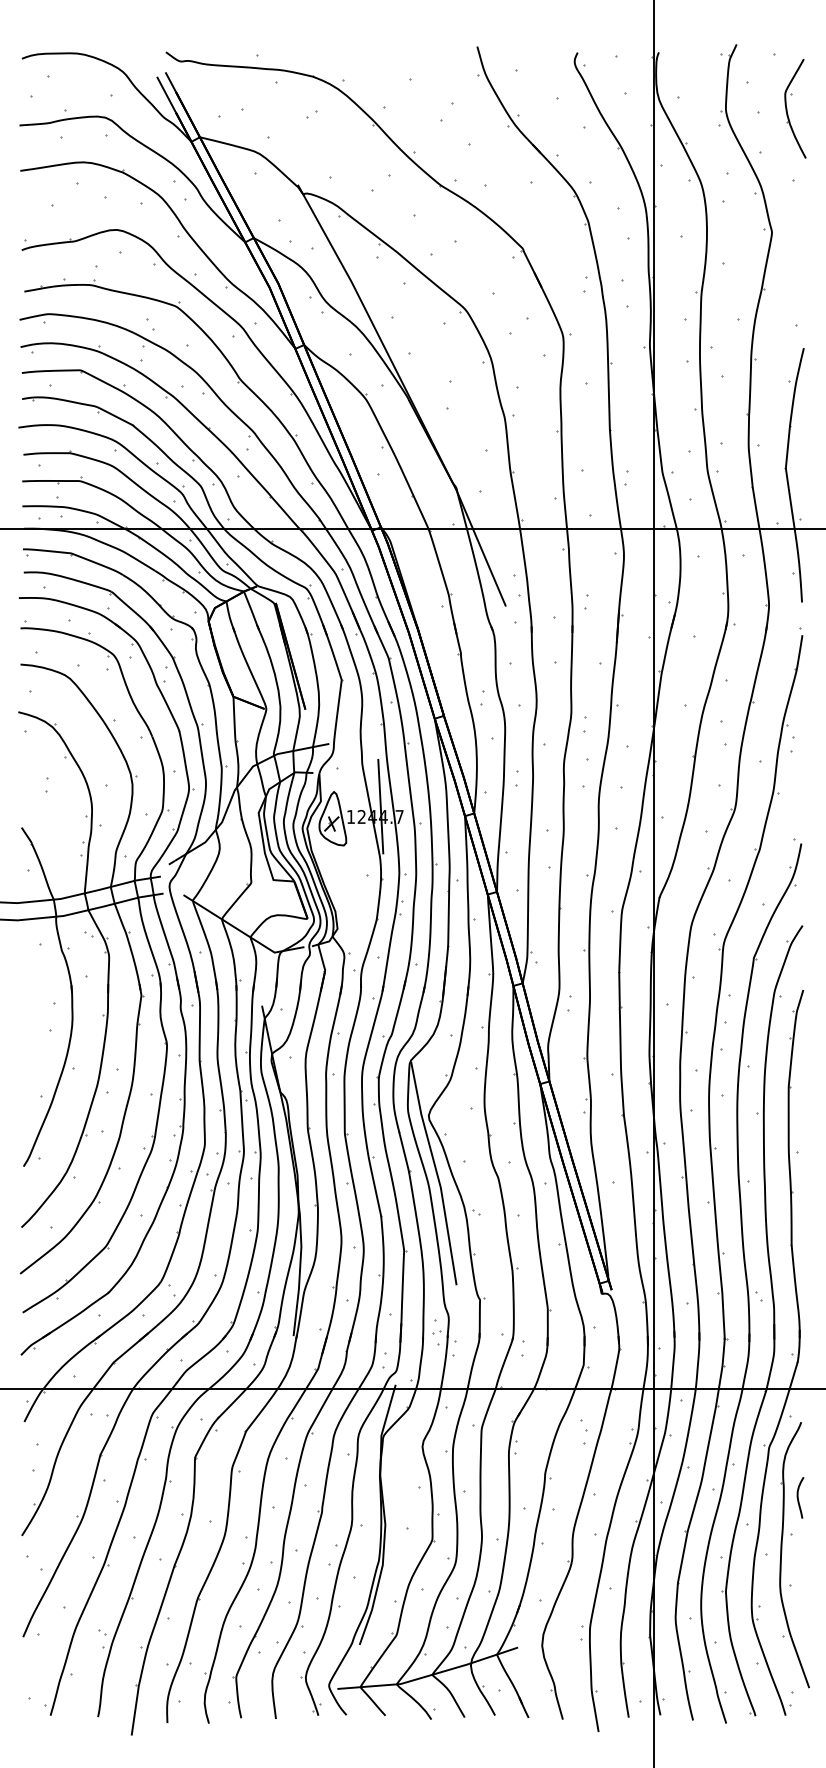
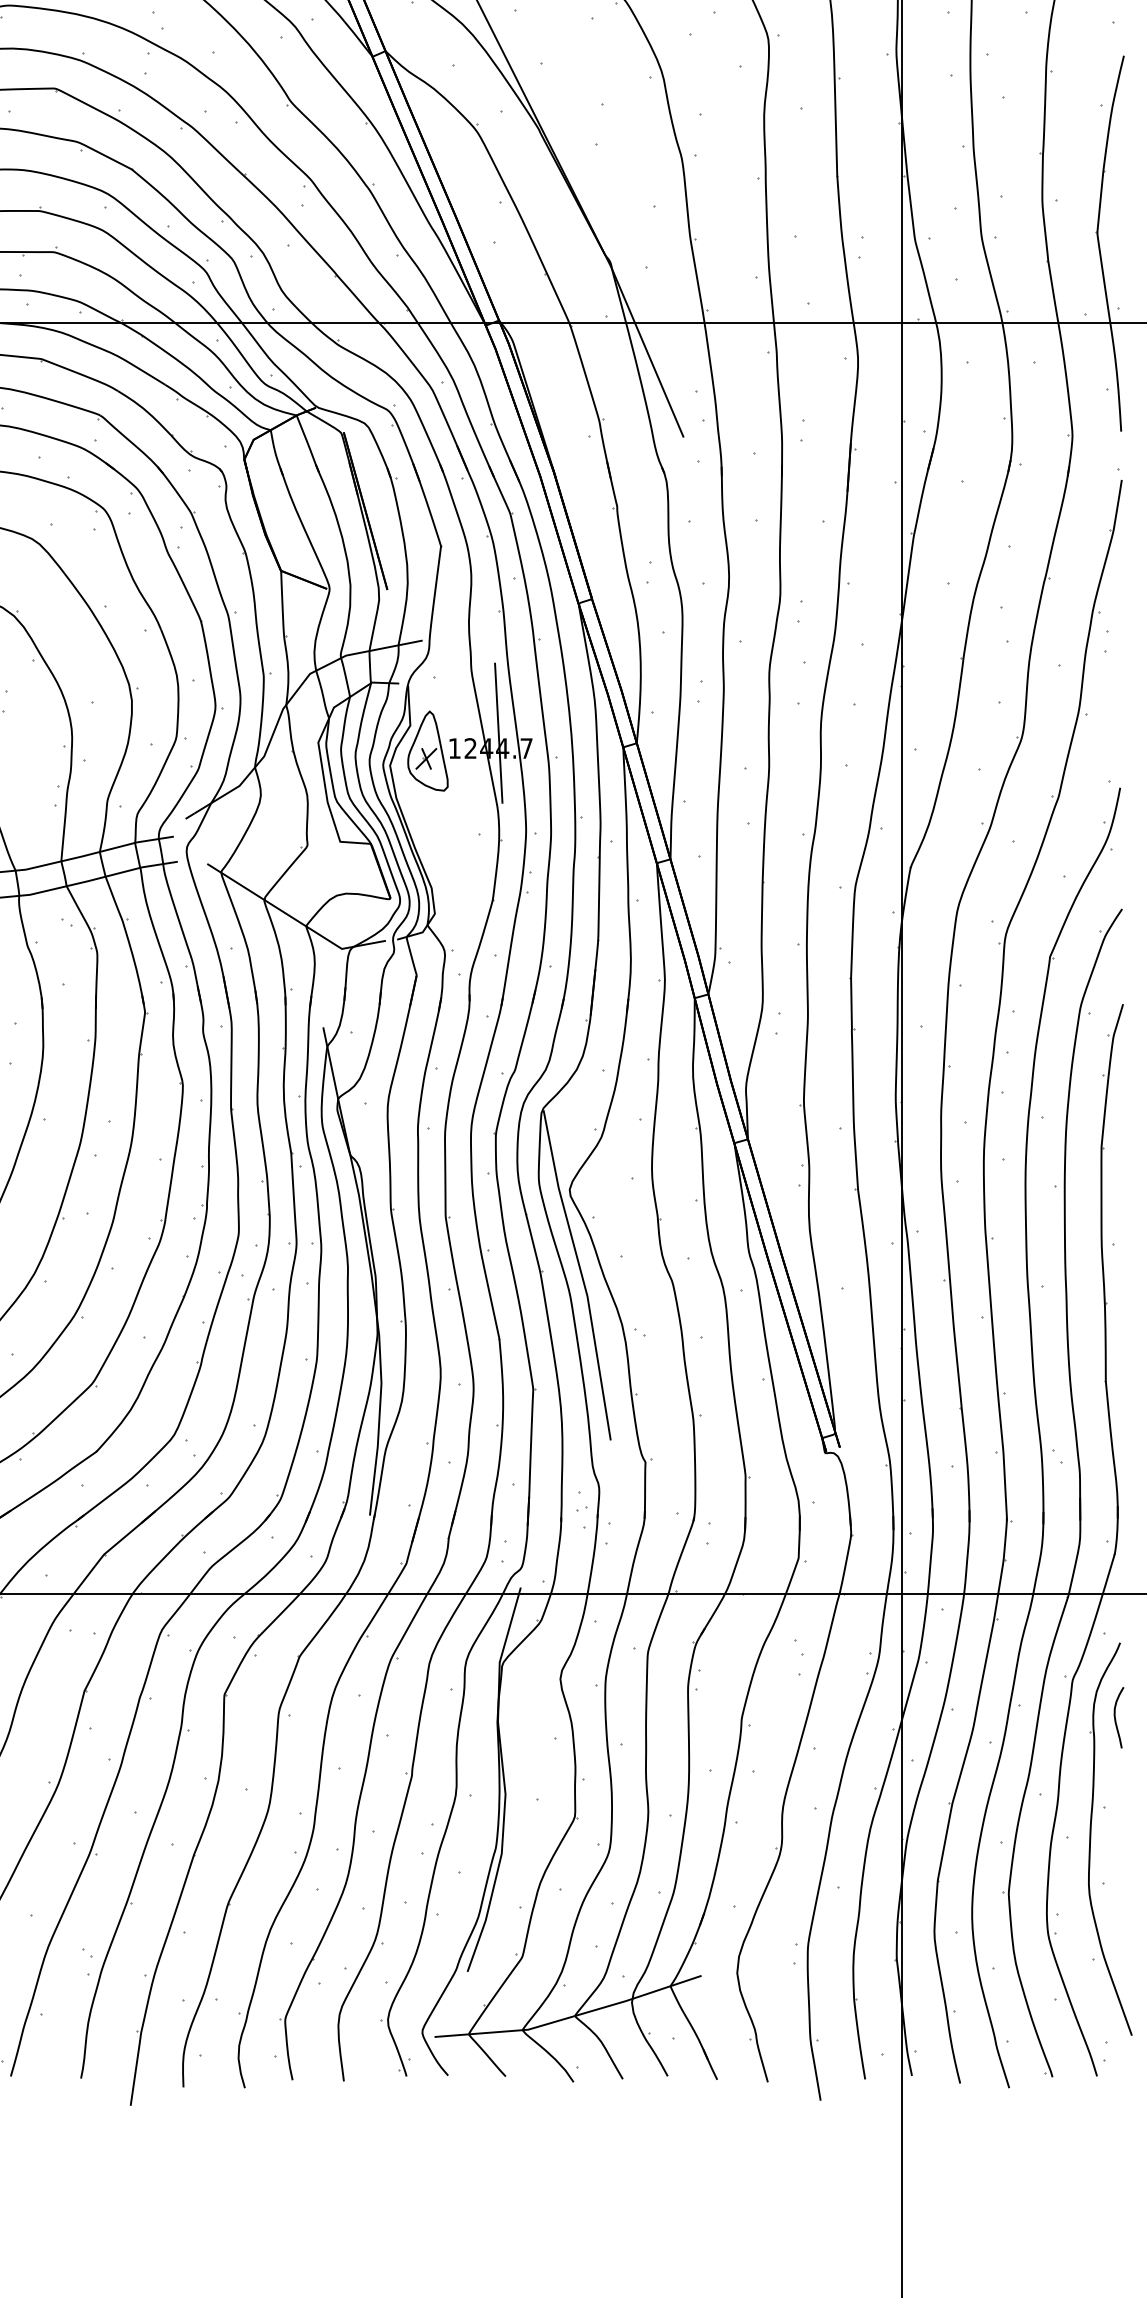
curve: (798, 1497) -> (1115, 1717), moved

